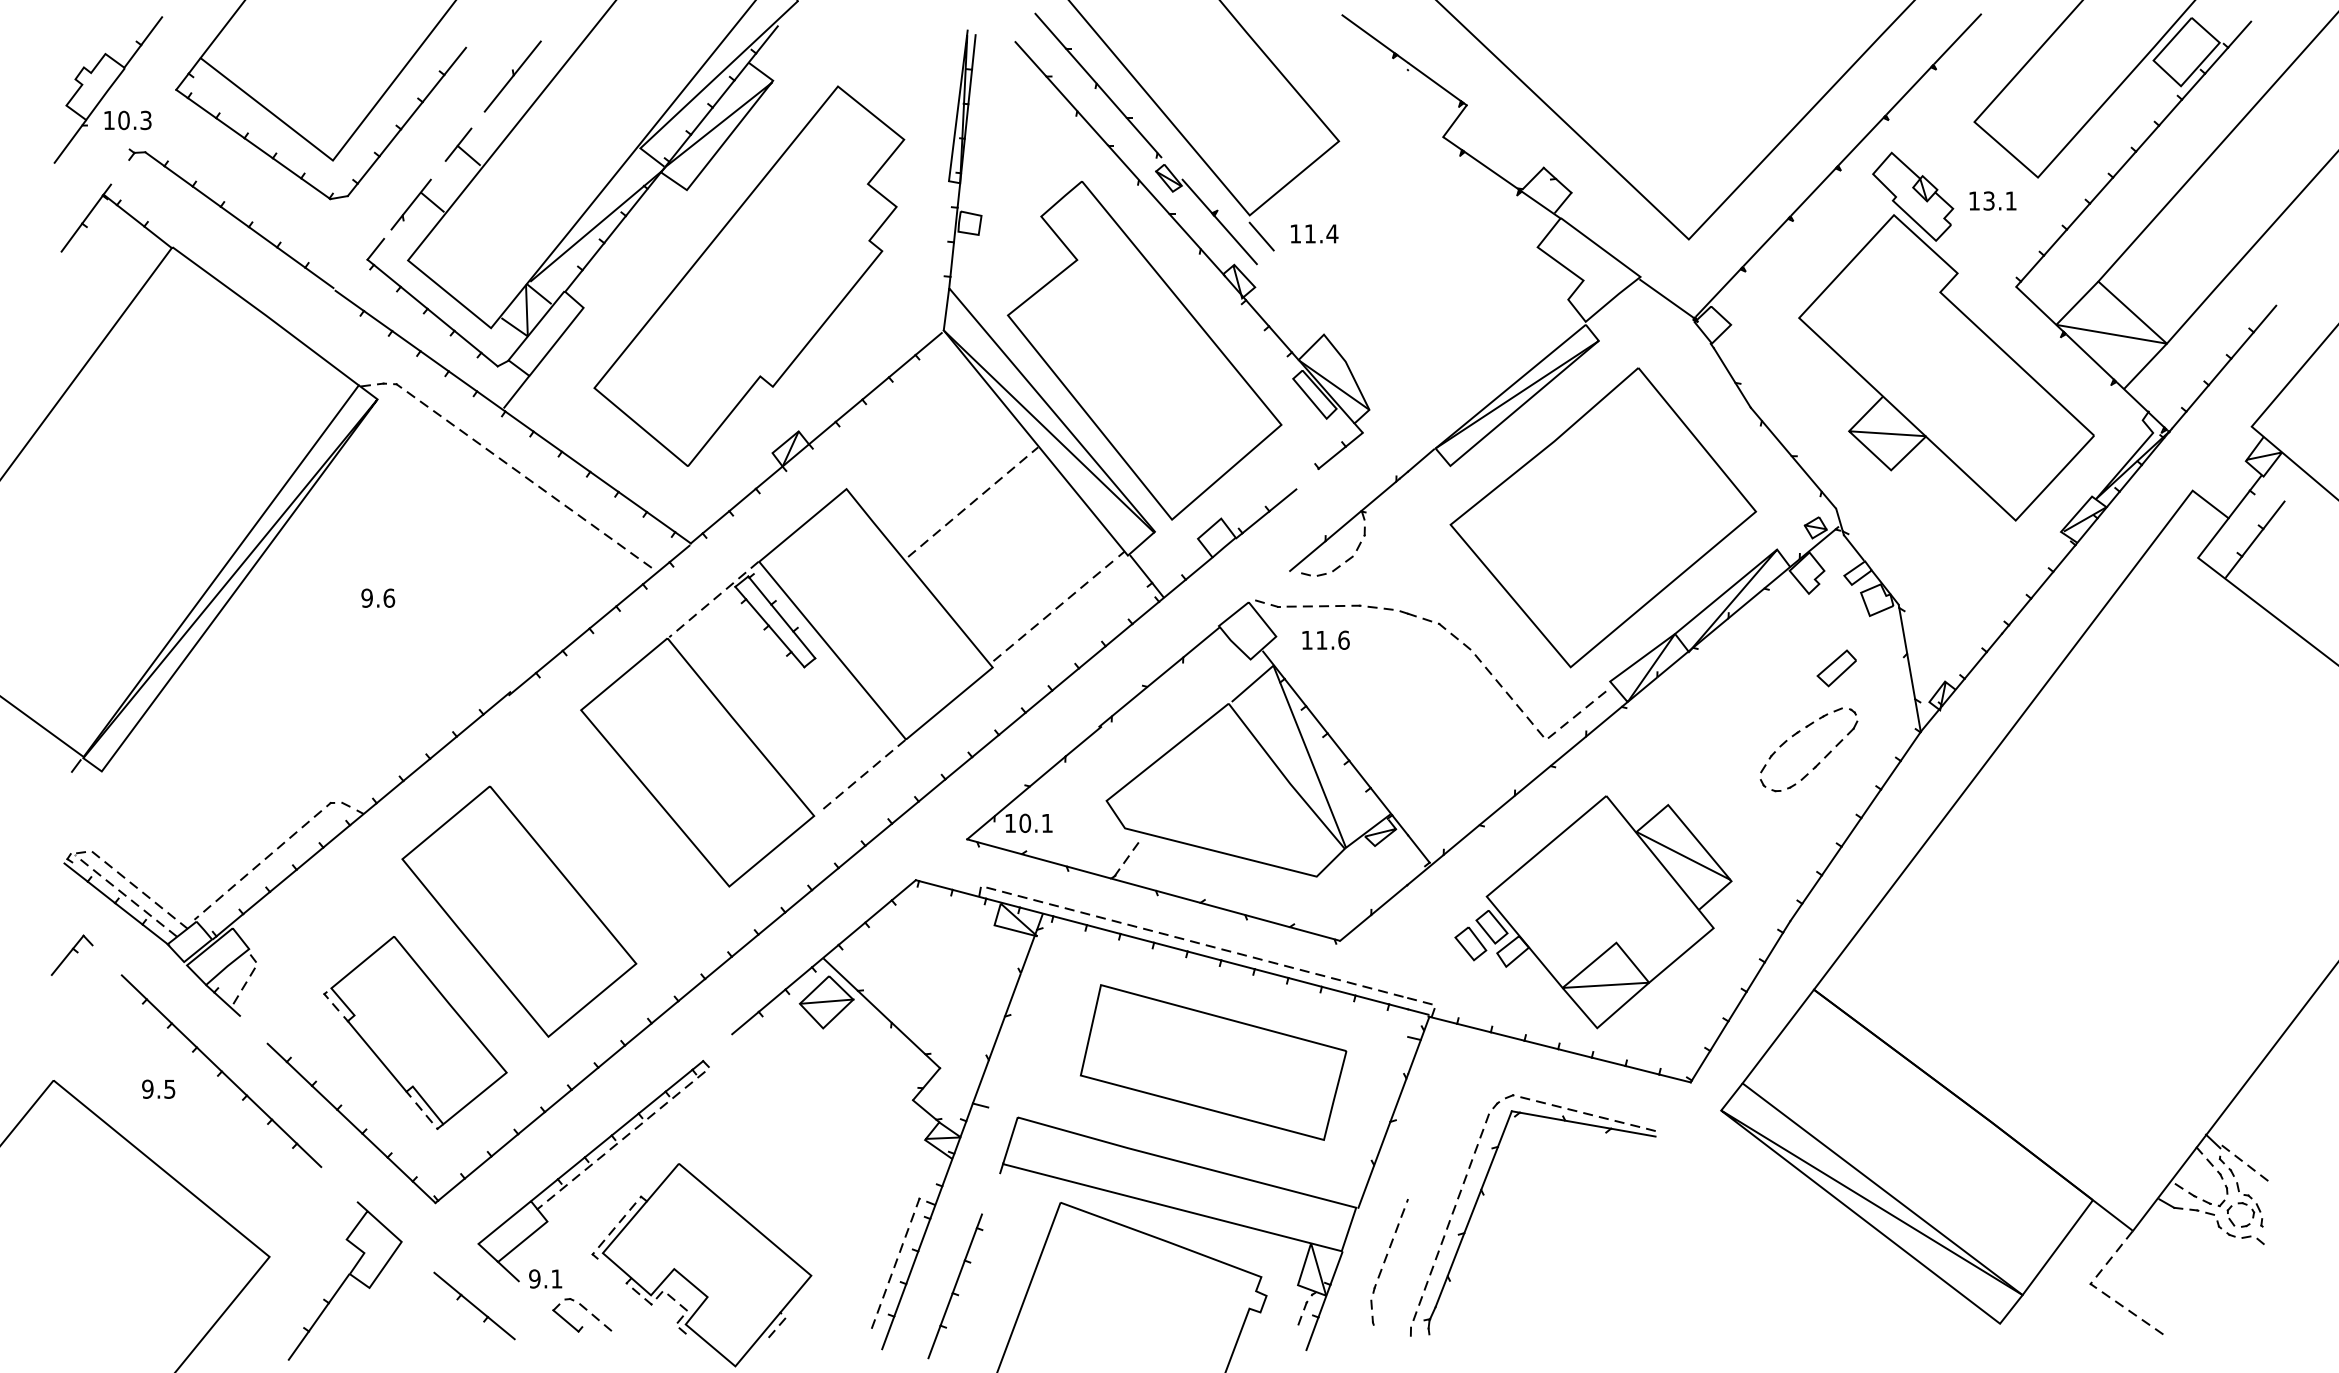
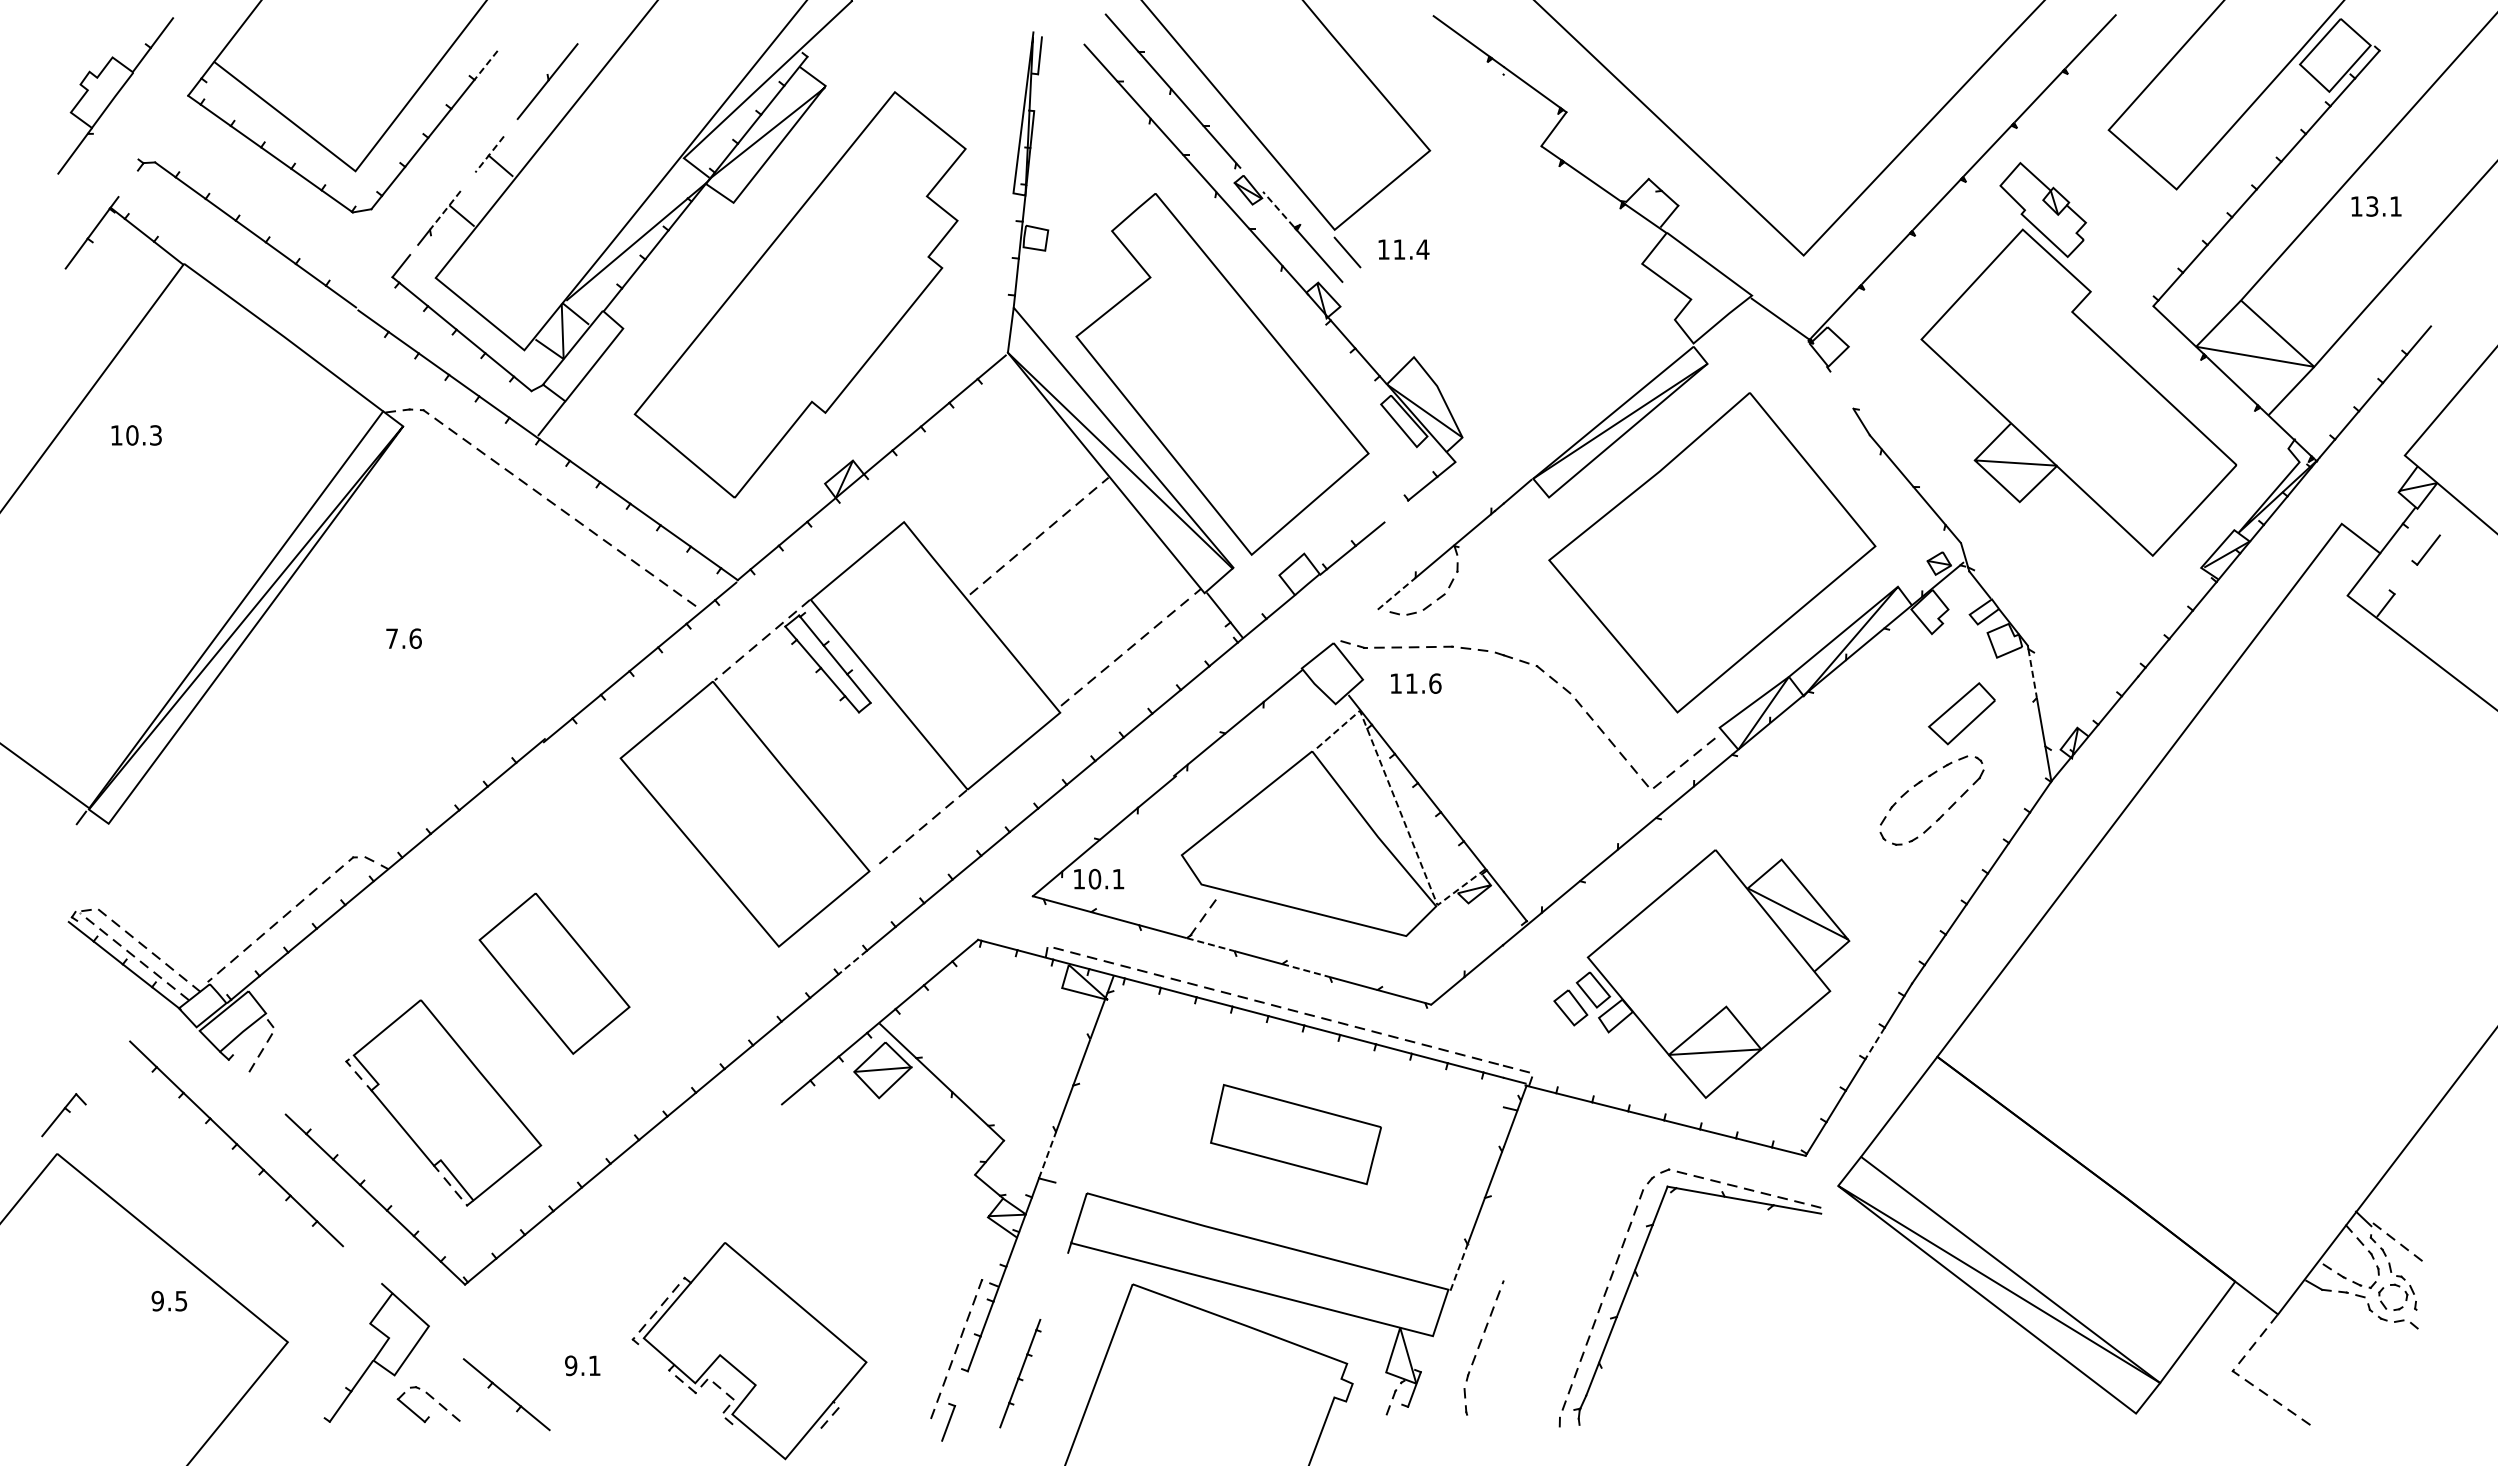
line: (2239, 34) -> (2391, 36), removed
line: (766, 39) -> (818, 41), removed
line: (455, 61) -> (486, 65), solid -> dashed
line: (970, 86) -> (1036, 92), removed
text: (127, 120) -> (136, 435), moved
line: (458, 144) -> (489, 154), solid -> dashed
line: (417, 196) -> (445, 209), solid -> dashed
line: (1197, 196) -> (1278, 209), solid -> dashed
text: (1992, 201) -> (2376, 206), moved
line: (1724, 364) -> (1841, 389), removed
line: (2252, 542) -> (2405, 579), removed
line: (1307, 555) -> (1396, 593), solid -> dashed
text: (366, 598) -> (391, 638), 9.6 -> 7.6
line: (1903, 630) -> (2032, 673), solid -> dashed
part: (1836, 668) -> (1961, 713), size x1.6
line: (1309, 757) -> (1398, 808), solid -> dashed
line: (1133, 884) -> (1210, 944), solid -> dashed
line: (798, 901) -> (852, 962), solid -> dashed
line: (1223, 908) -> (1306, 970), solid -> dashed
part: (519, 911) -> (554, 973), size x0.6
part: (71, 955) -> (63, 1115), moved
line: (1756, 977) -> (1875, 1043), solid -> dashed
line: (227, 1003) -> (242, 1071), removed
part: (1213, 1062) -> (1295, 1134), size x0.6
line: (980, 1081) -> (1047, 1154), solid -> dashed
text: (158, 1088) -> (169, 1300), moved
part: (593, 1171) -> (633, 1250), removed
line: (1366, 1186) -> (1459, 1266), solid -> dashed
part: (1484, 1195) -> (1638, 1276), moved
line: (1335, 1268) -> (1426, 1354), removed
part: (955, 1286) -> (1020, 1373), size x0.7
line: (900, 1300) -> (961, 1388), removed
part: (585, 1310) -> (432, 1399), moved
line: (1312, 1333) -> (1401, 1423), removed
line: (298, 1345) -> (318, 1436), removed

